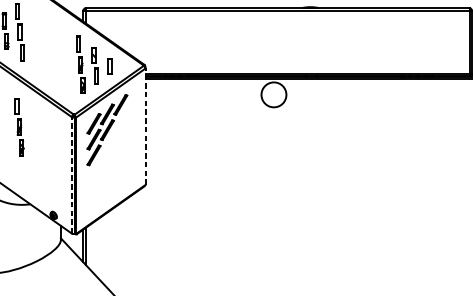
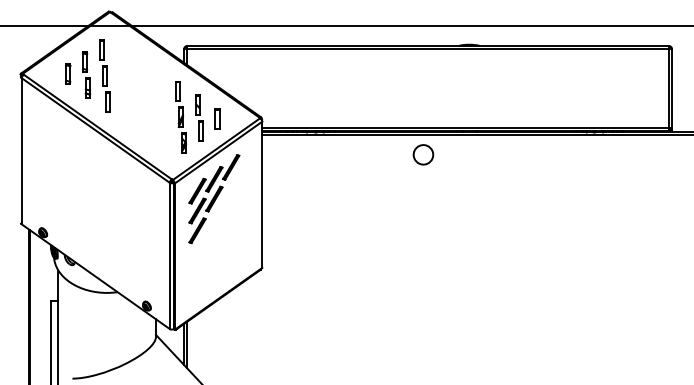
circle: (273, 94) -> (423, 154), size x0.62
line: (145, 126) -> (262, 194), dashed -> solid
part: (19, 127) -> (103, 195), removed
line: (71, 175) -> (169, 255), dashed -> solid

